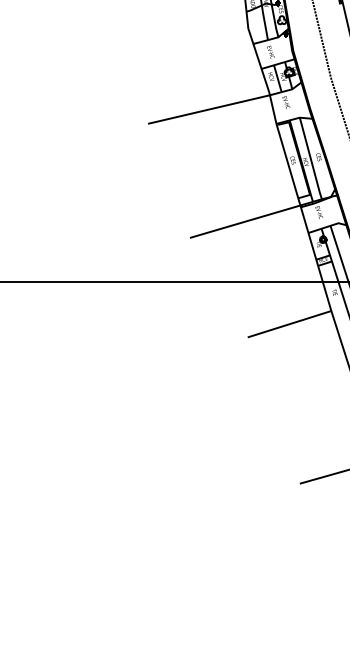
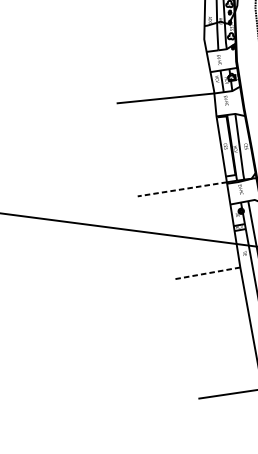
line: (245, 221) -> (182, 189), solid -> dashed
line: (289, 324) -> (206, 273), solid -> dashed

